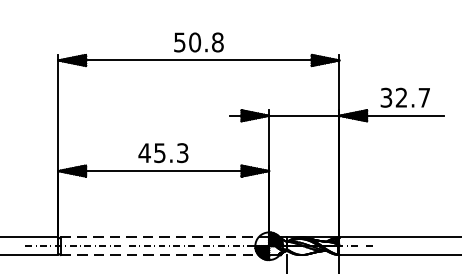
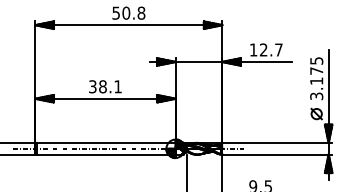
text: (386, 97) -> (253, 49), 32.7 -> 12.7
text: (162, 152) -> (104, 86), 45.3 -> 38.1
line: (163, 236) -> (105, 142), dashed -> solid
line: (165, 254) -> (106, 154), dashed -> solid

